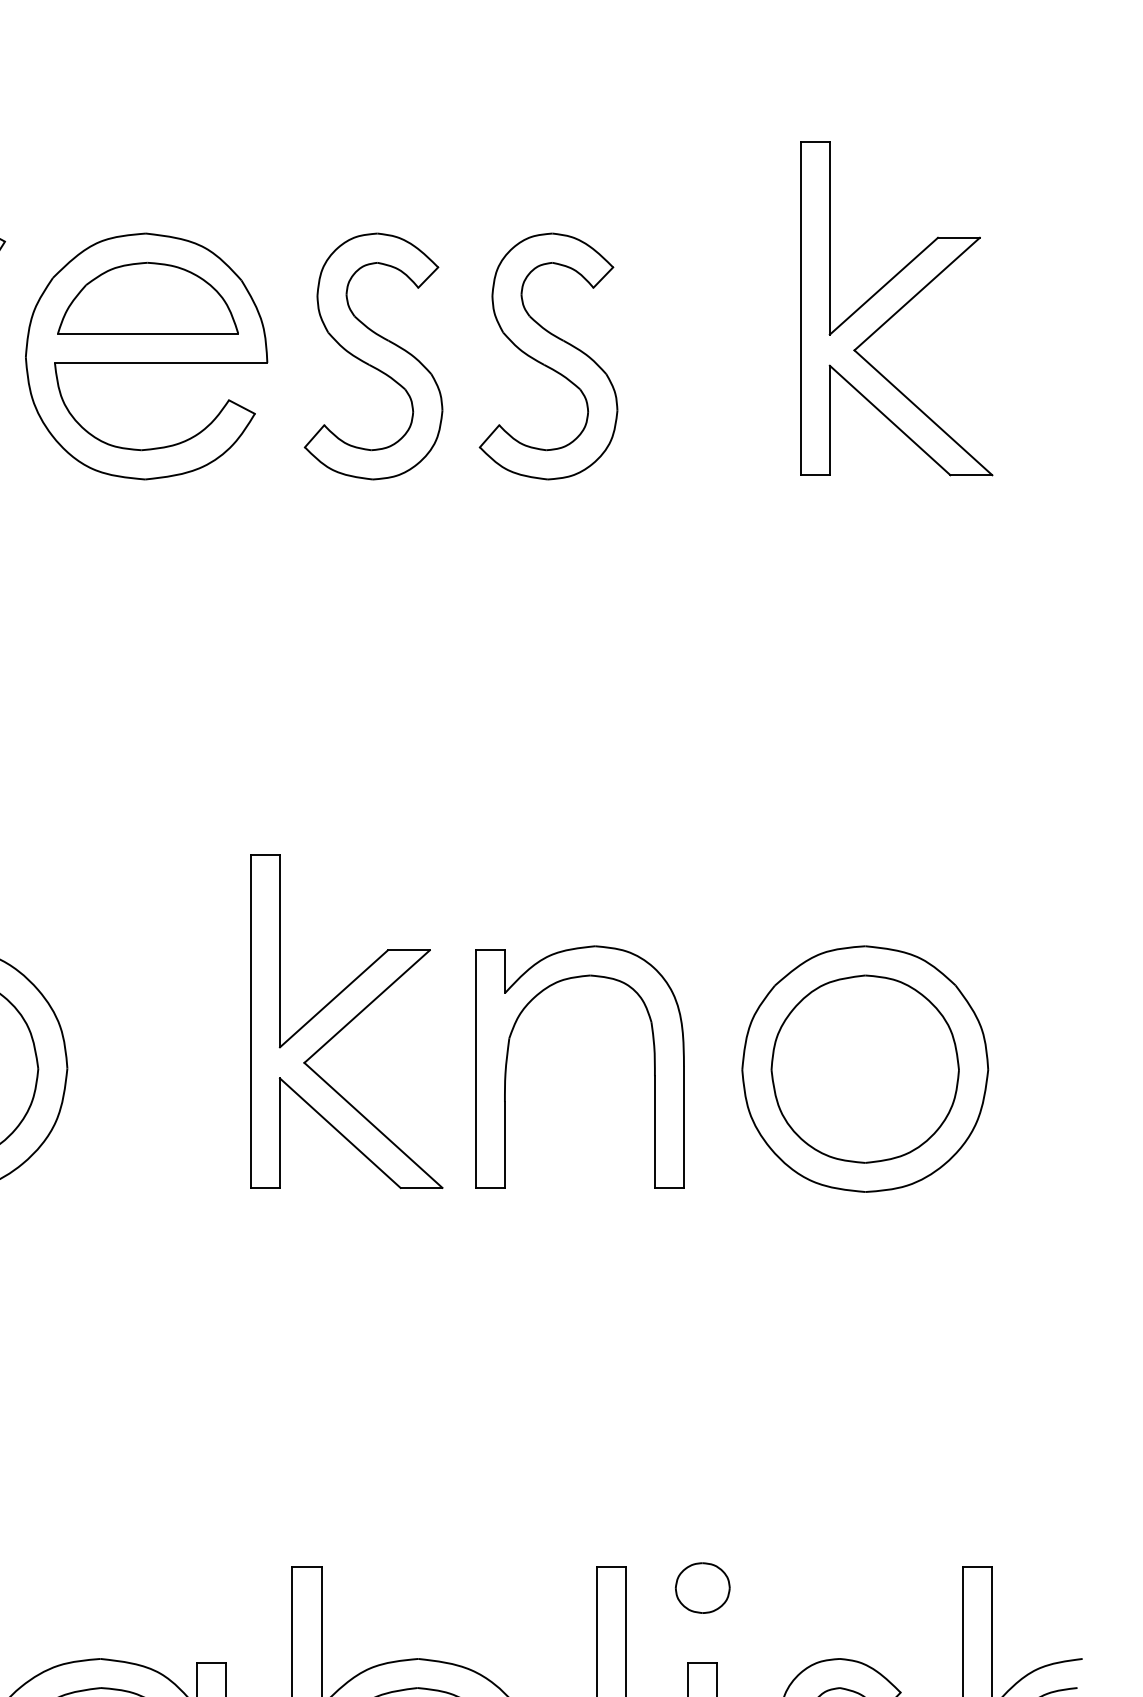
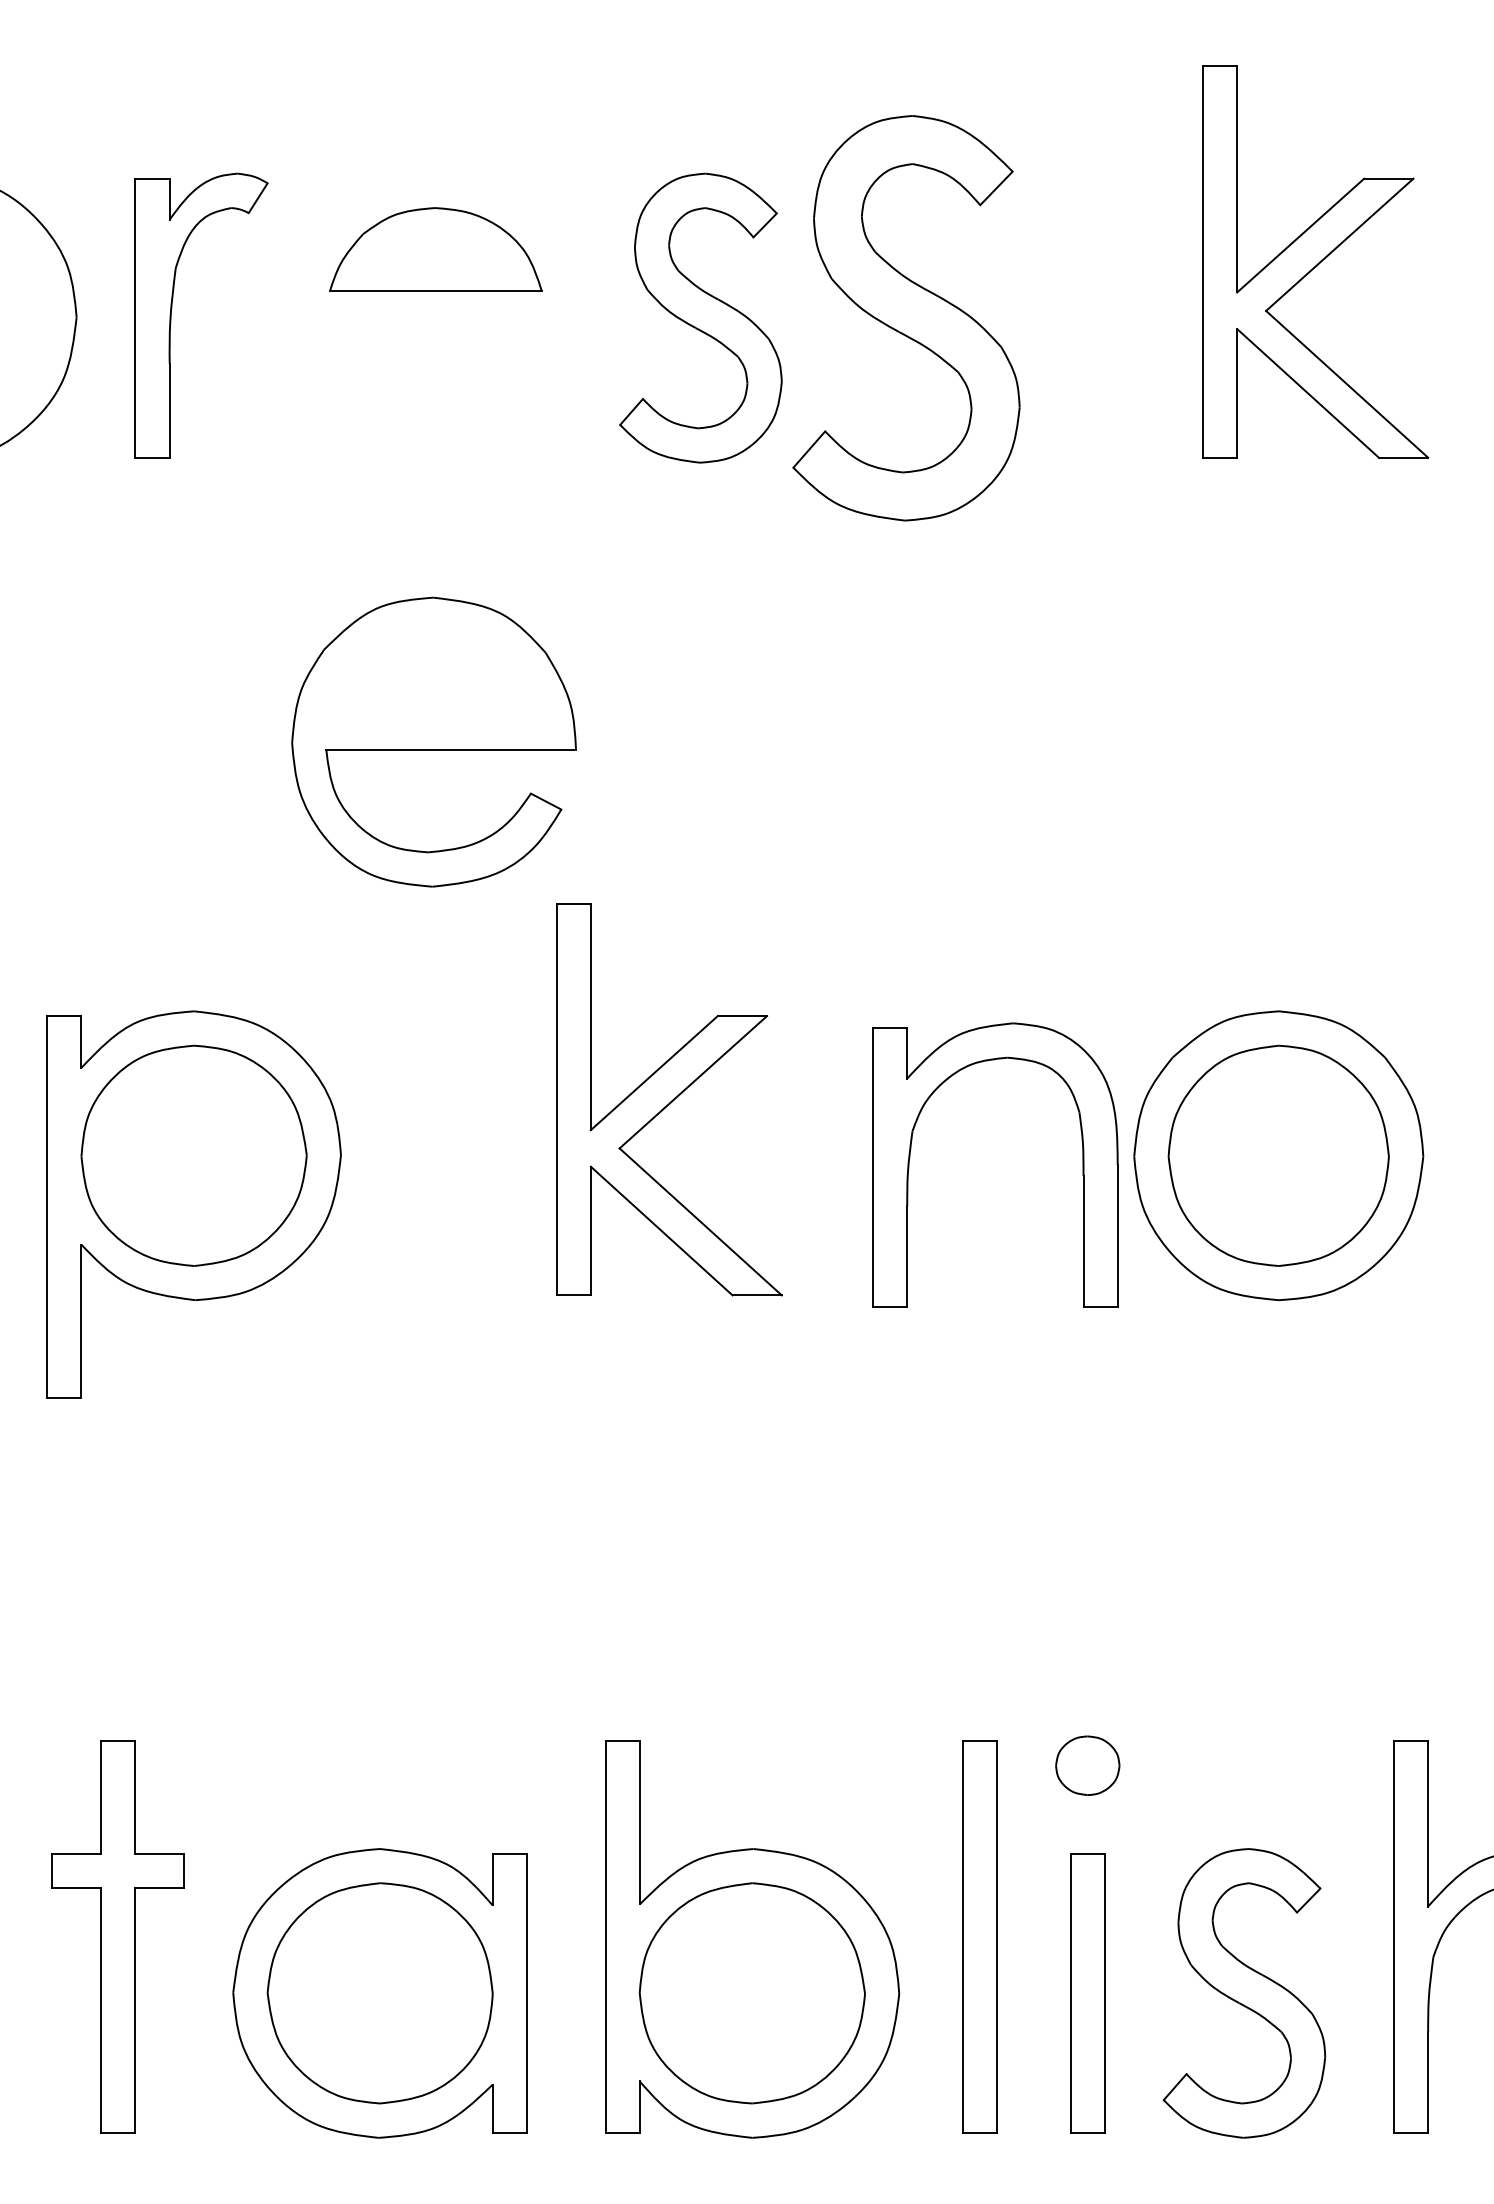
part: (146, 355) -> (433, 741), moved
part: (548, 355) -> (906, 317), size x1.4
part: (507, 1061) -> (910, 1158), moved

